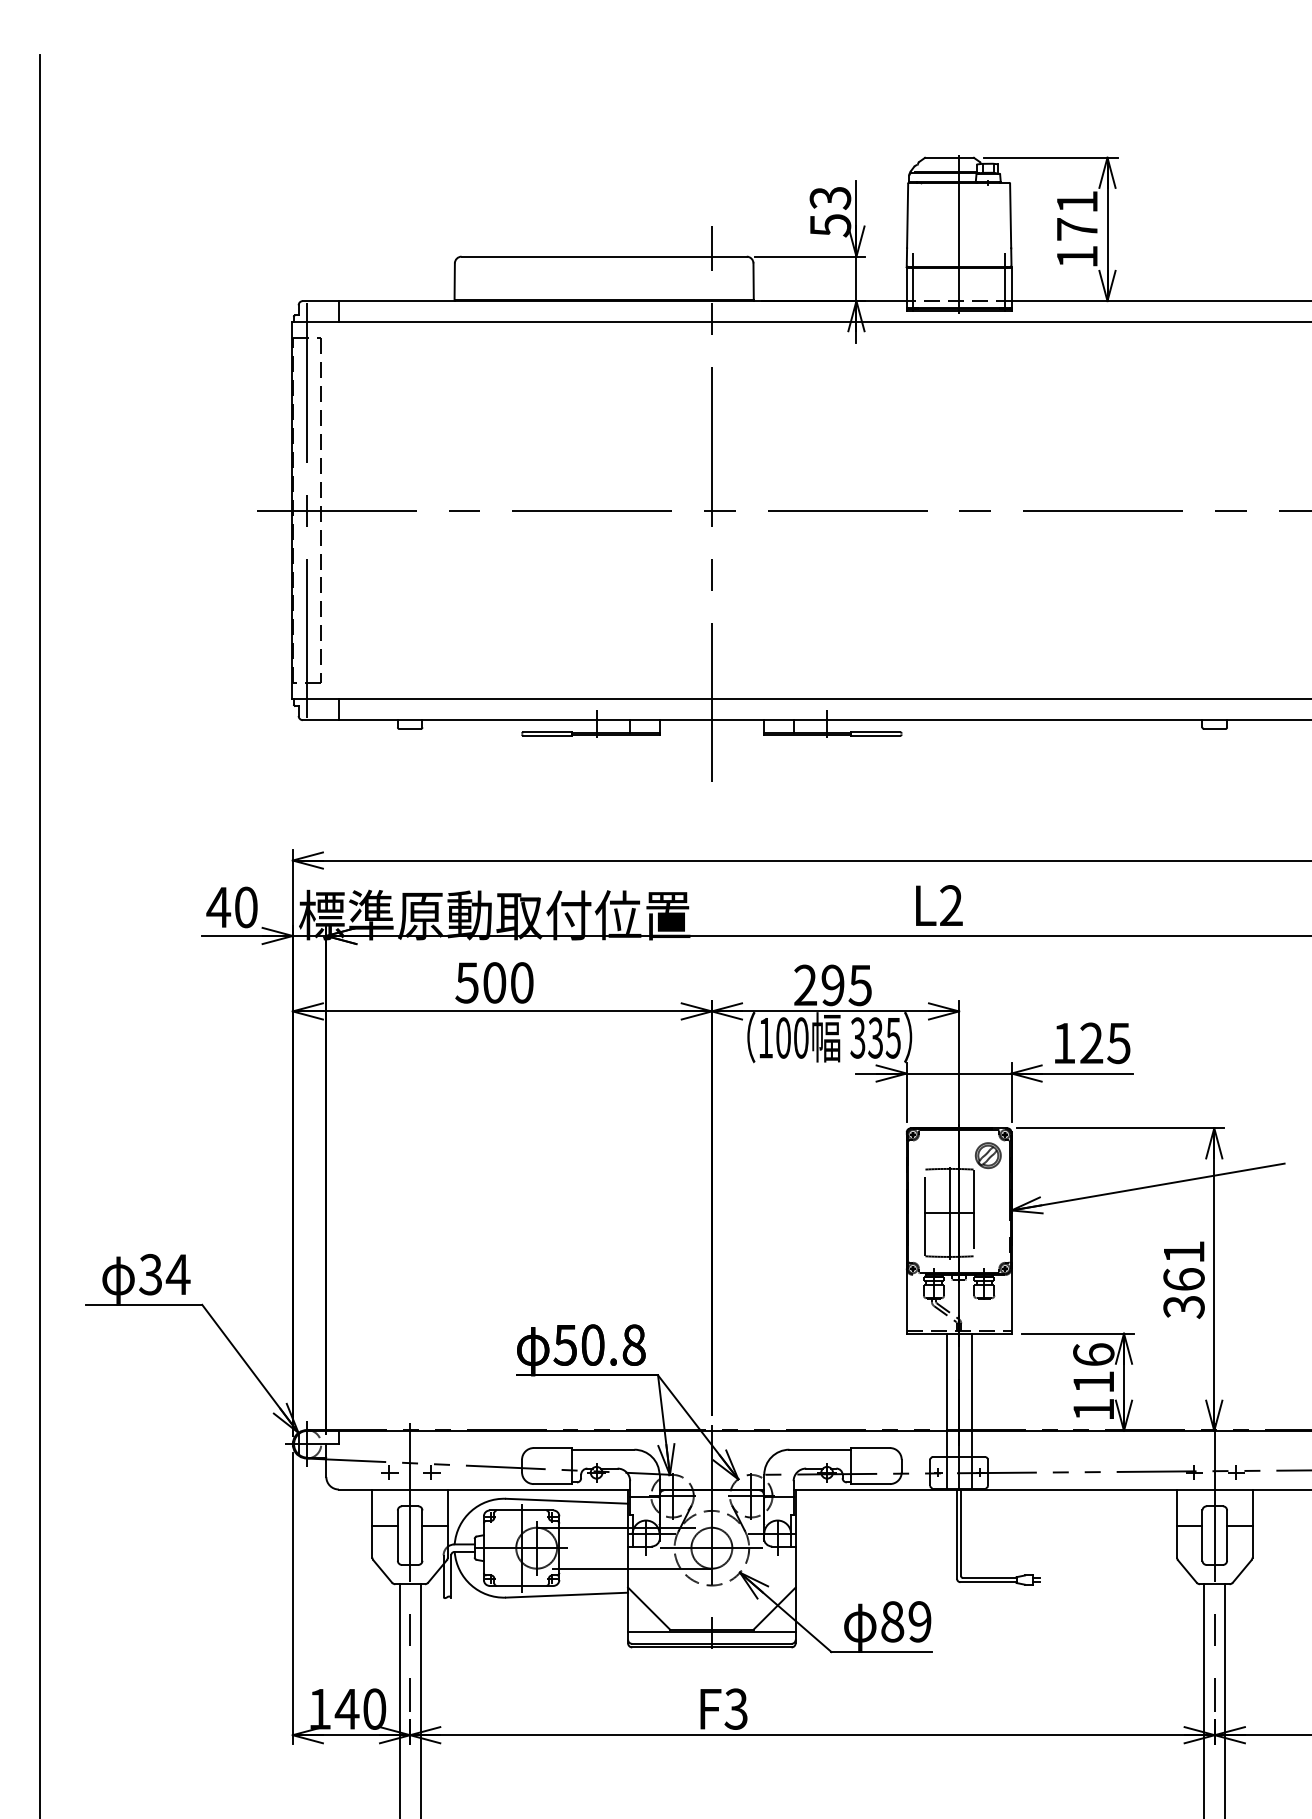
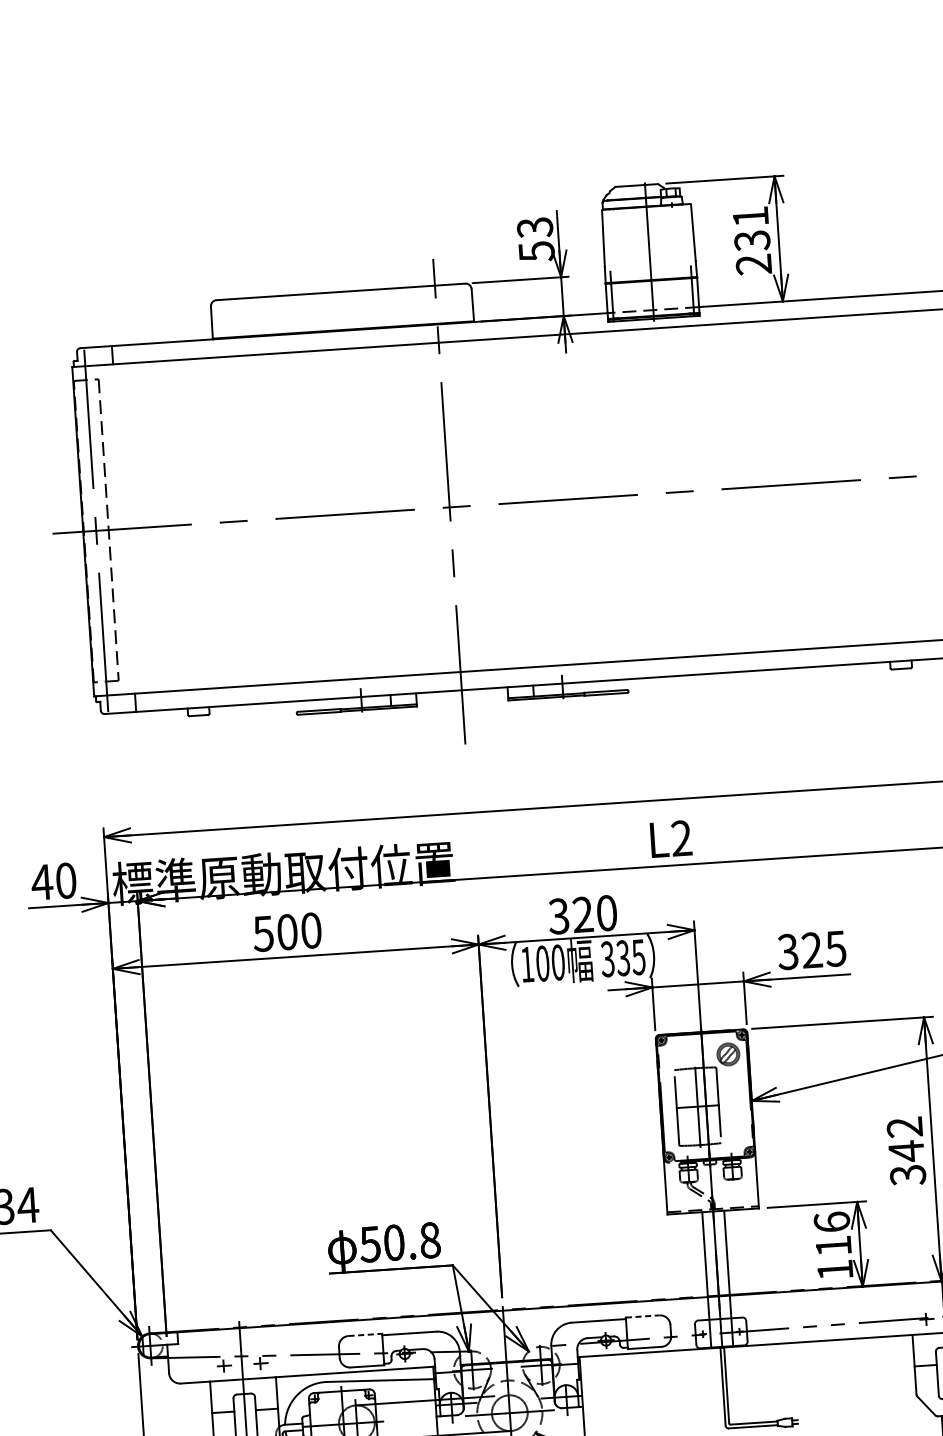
text: (1077, 243) -> (753, 252), 171 -> 231
text: (832, 985) -> (582, 914), 295 -> 320
text: (1063, 1043) -> (787, 952), 125 -> 325
text: (1183, 1266) -> (905, 1139), 361 -> 342
line: (553, 1448) -> (365, 1335), solid -> dashed
line: (871, 1448) -> (643, 1316), solid -> dashed

